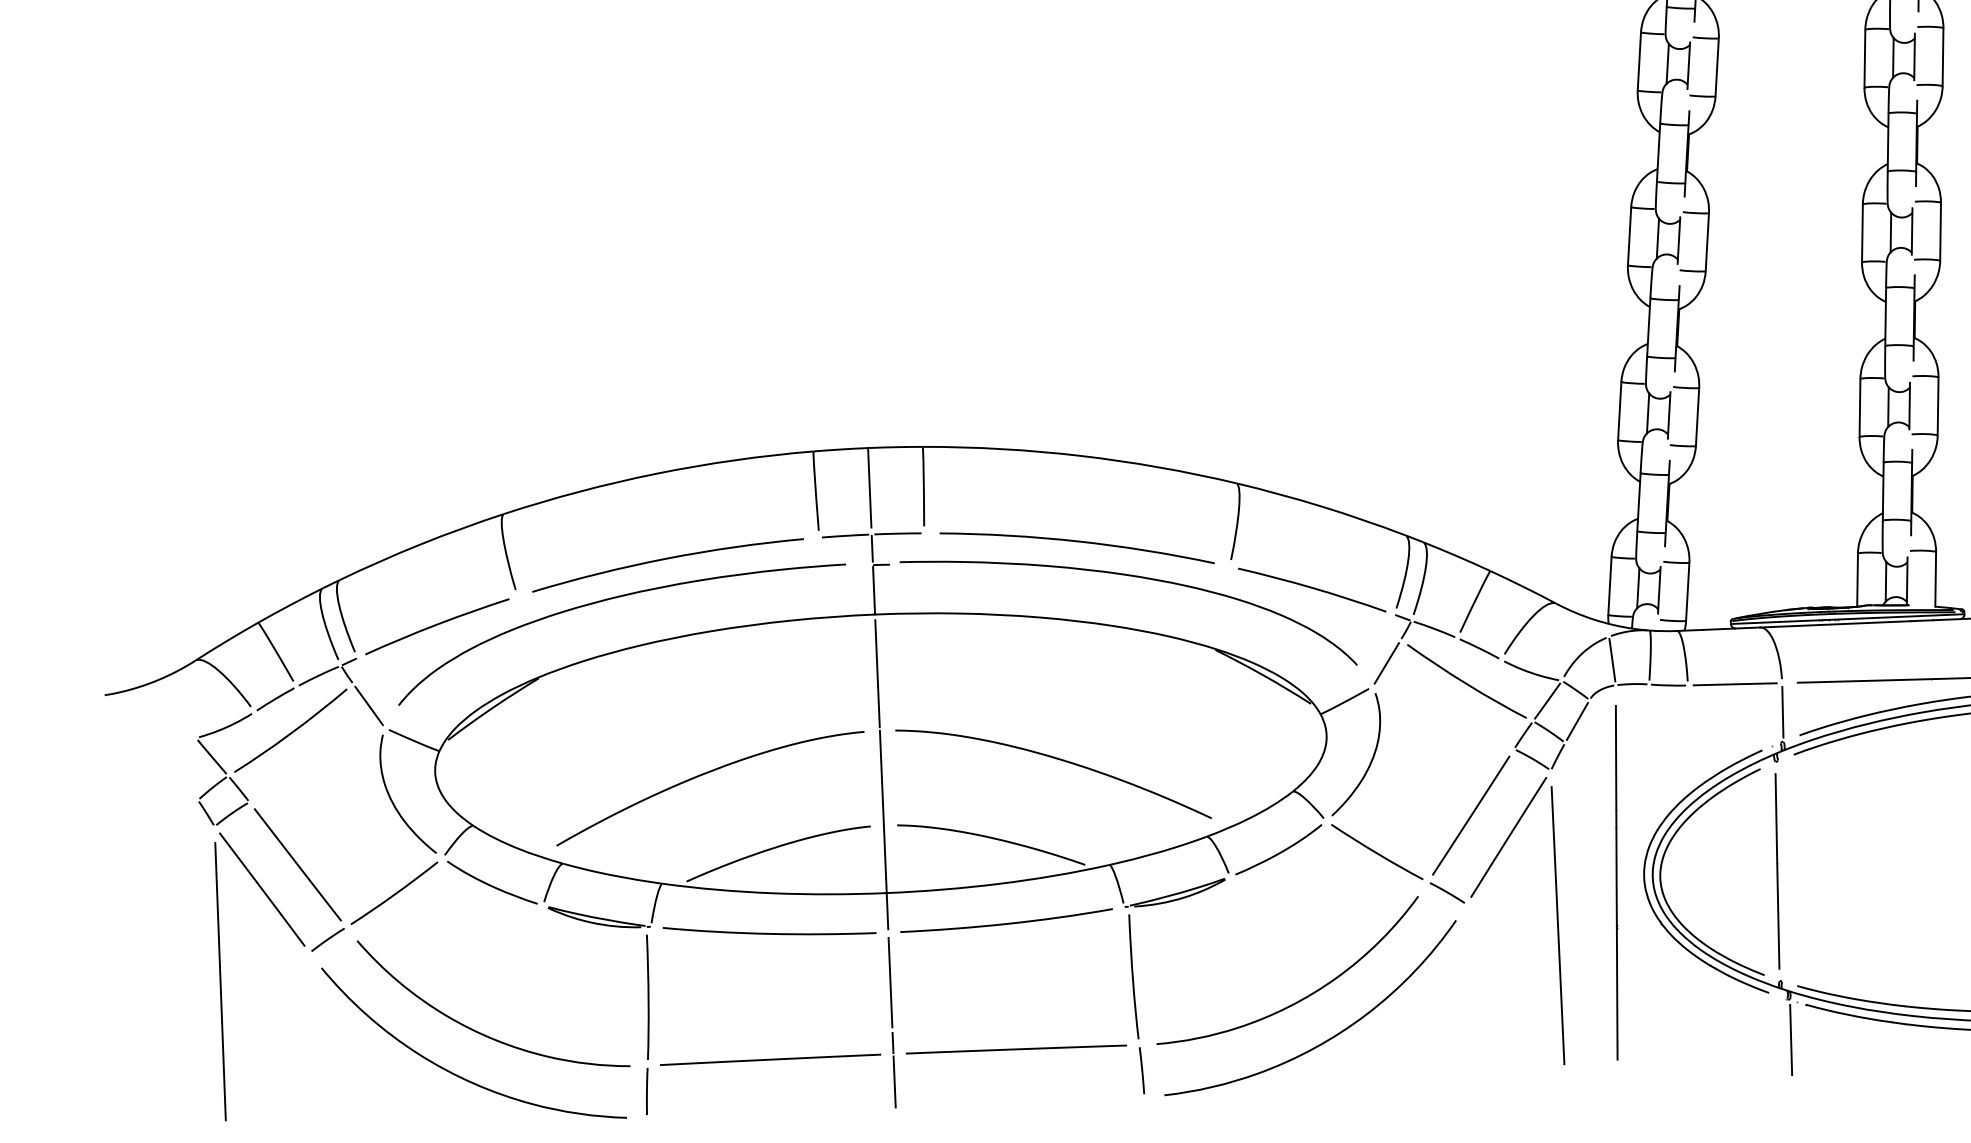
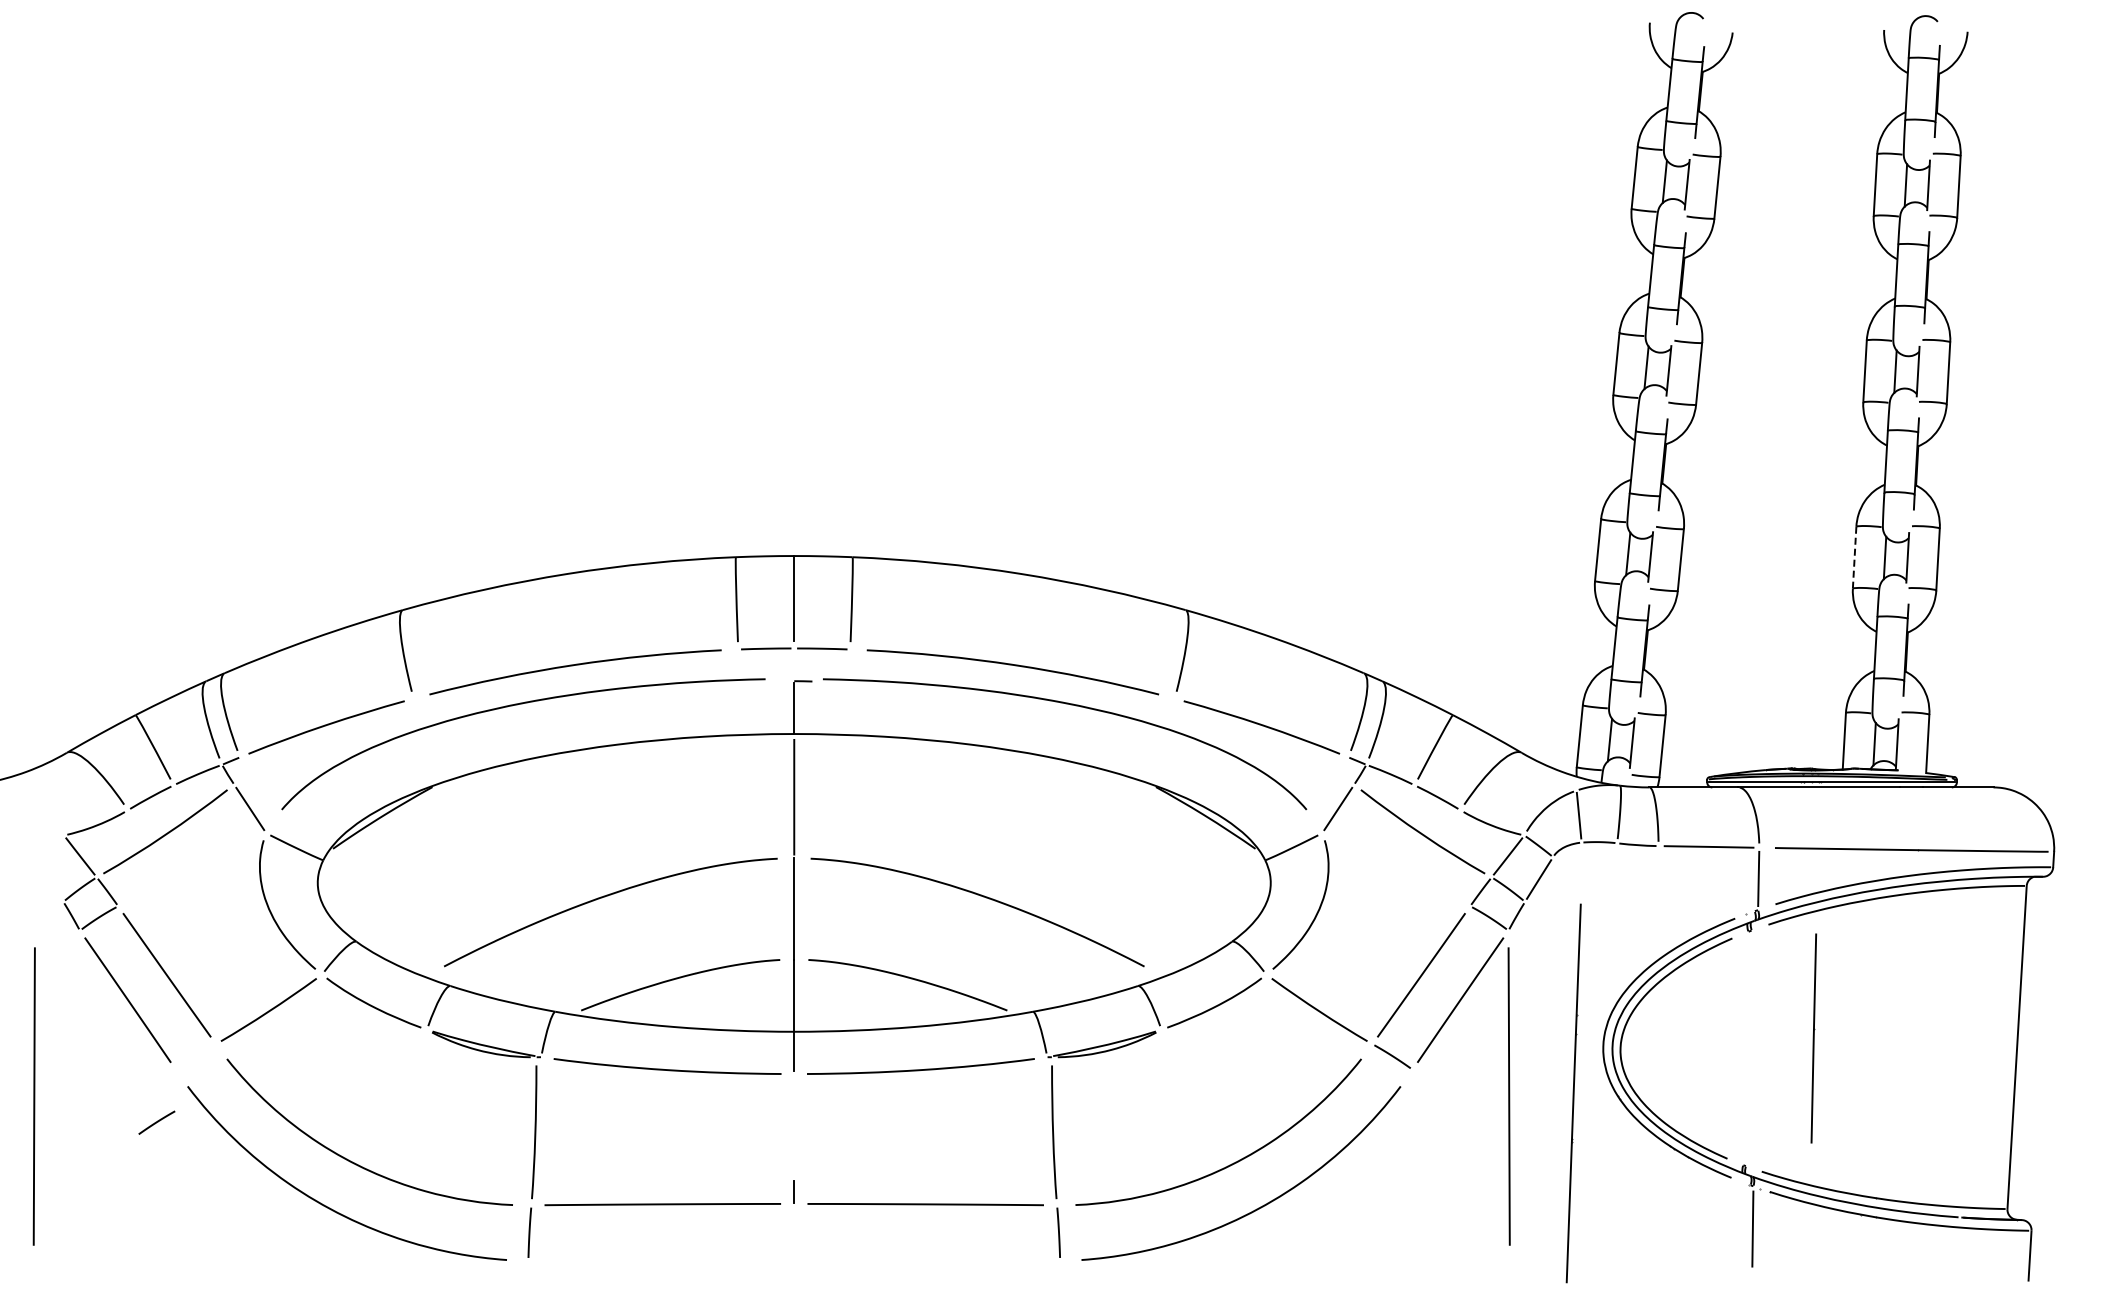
line: (1859, 408) -> (1854, 558), solid -> dashed
line: (872, 548) -> (794, 663), removed
line: (1777, 871) -> (1813, 1038), moved
line: (1616, 882) -> (1573, 1093), moved
line: (327, 939) -> (156, 1122), moved
line: (219, 981) -> (33, 1096), moved
line: (890, 982) -> (794, 1127), removed
line: (894, 1081) -> (794, 1233), removed

